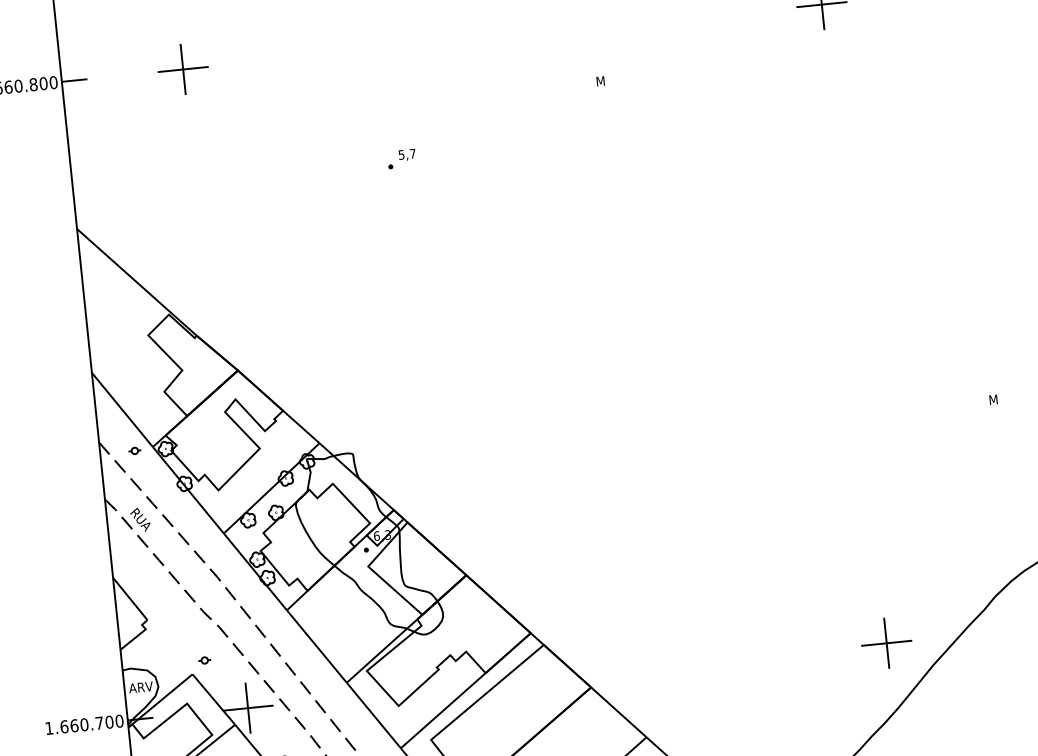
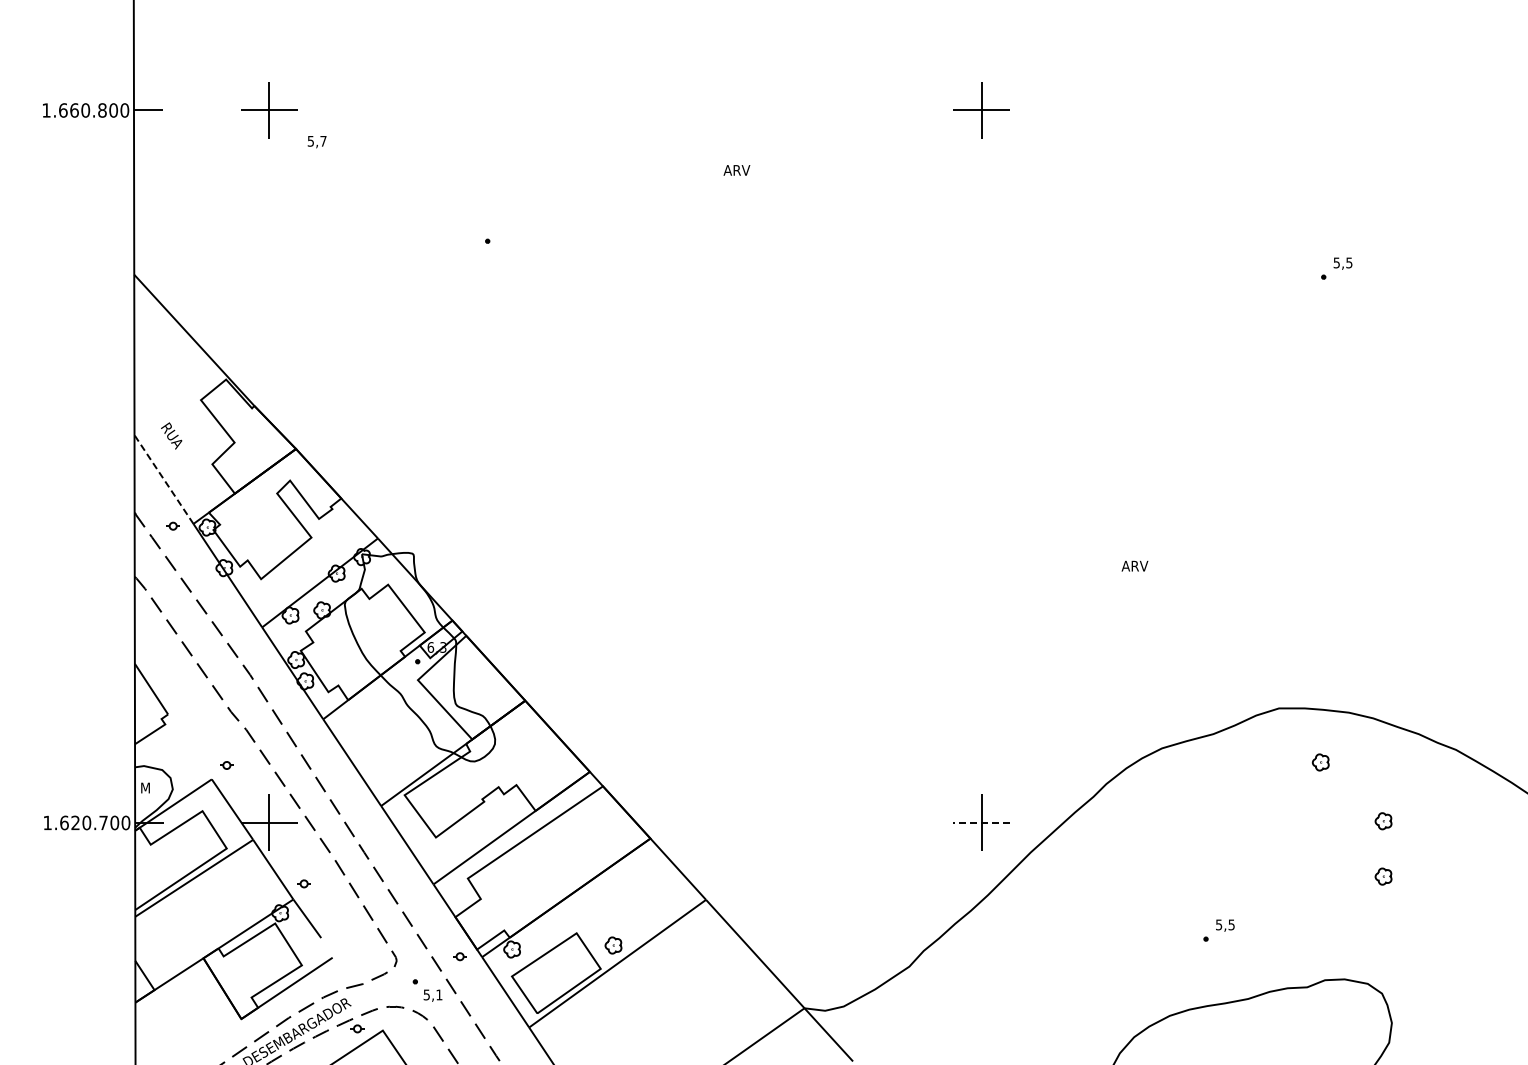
text: (607, 80) -> (736, 170), M -> ARV
text: (406, 155) -> (316, 142), moved
text: (1000, 398) -> (1134, 565), M -> ARV
line: (121, 409) -> (163, 479), solid -> dashed
text: (140, 519) -> (171, 435), moved
line: (886, 642) -> (981, 822), solid -> dashed
text: (141, 686) -> (153, 787), ARV -> M
text: (74, 725) -> (75, 822), 1.660.700 -> 1.620.700

